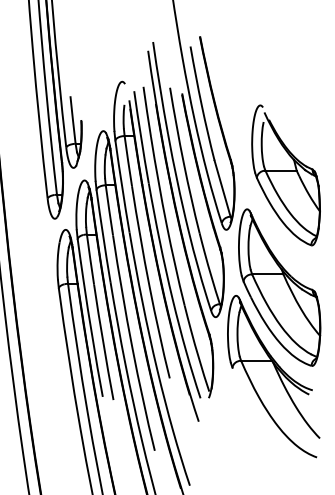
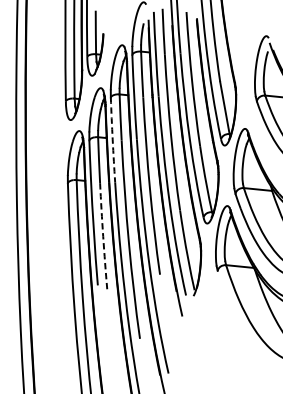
arc: (103, 235) -> (113, 139), solid -> dashed
arc: (103, 342) -> (103, 236), solid -> dashed

